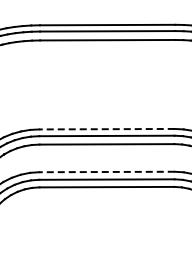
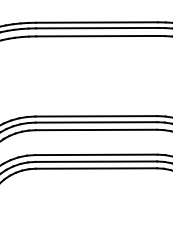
line: (106, 129) -> (95, 116), dashed -> solid
line: (106, 172) -> (95, 155), dashed -> solid

